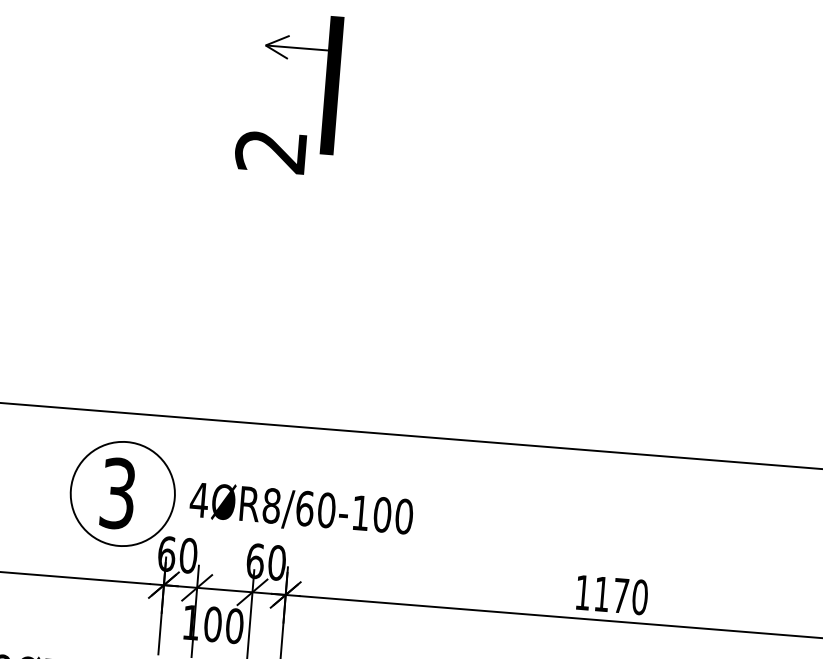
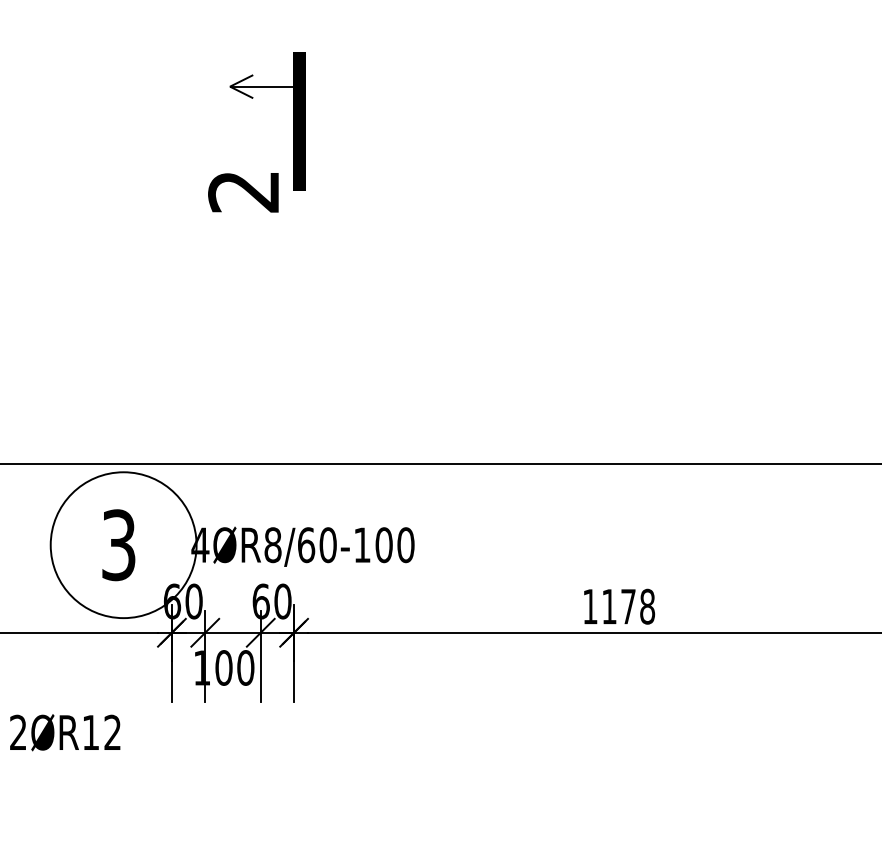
circle: (122, 494) -> (123, 545), size x1.4
text: (640, 597) -> (647, 606), 1170 -> 1178

